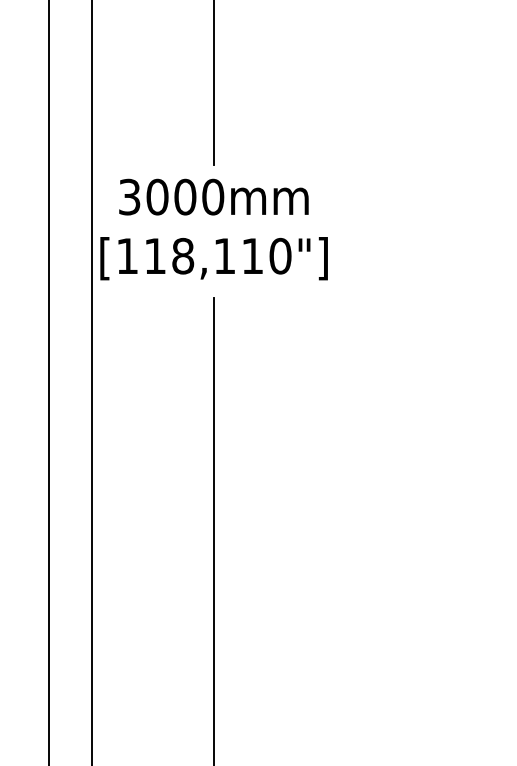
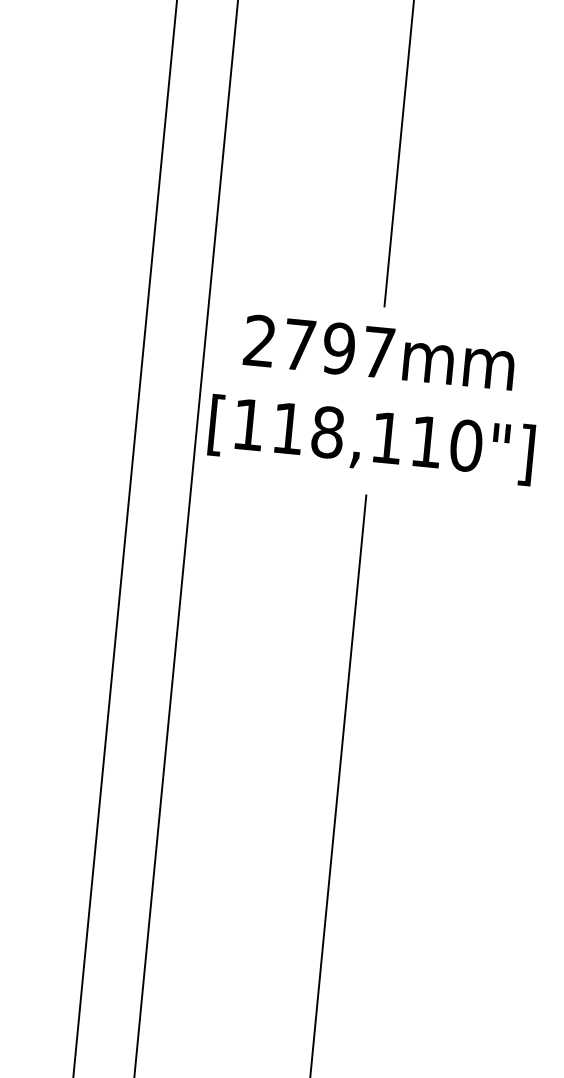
text: (171, 196) -> (319, 345), 3000mm -> 2797mm

